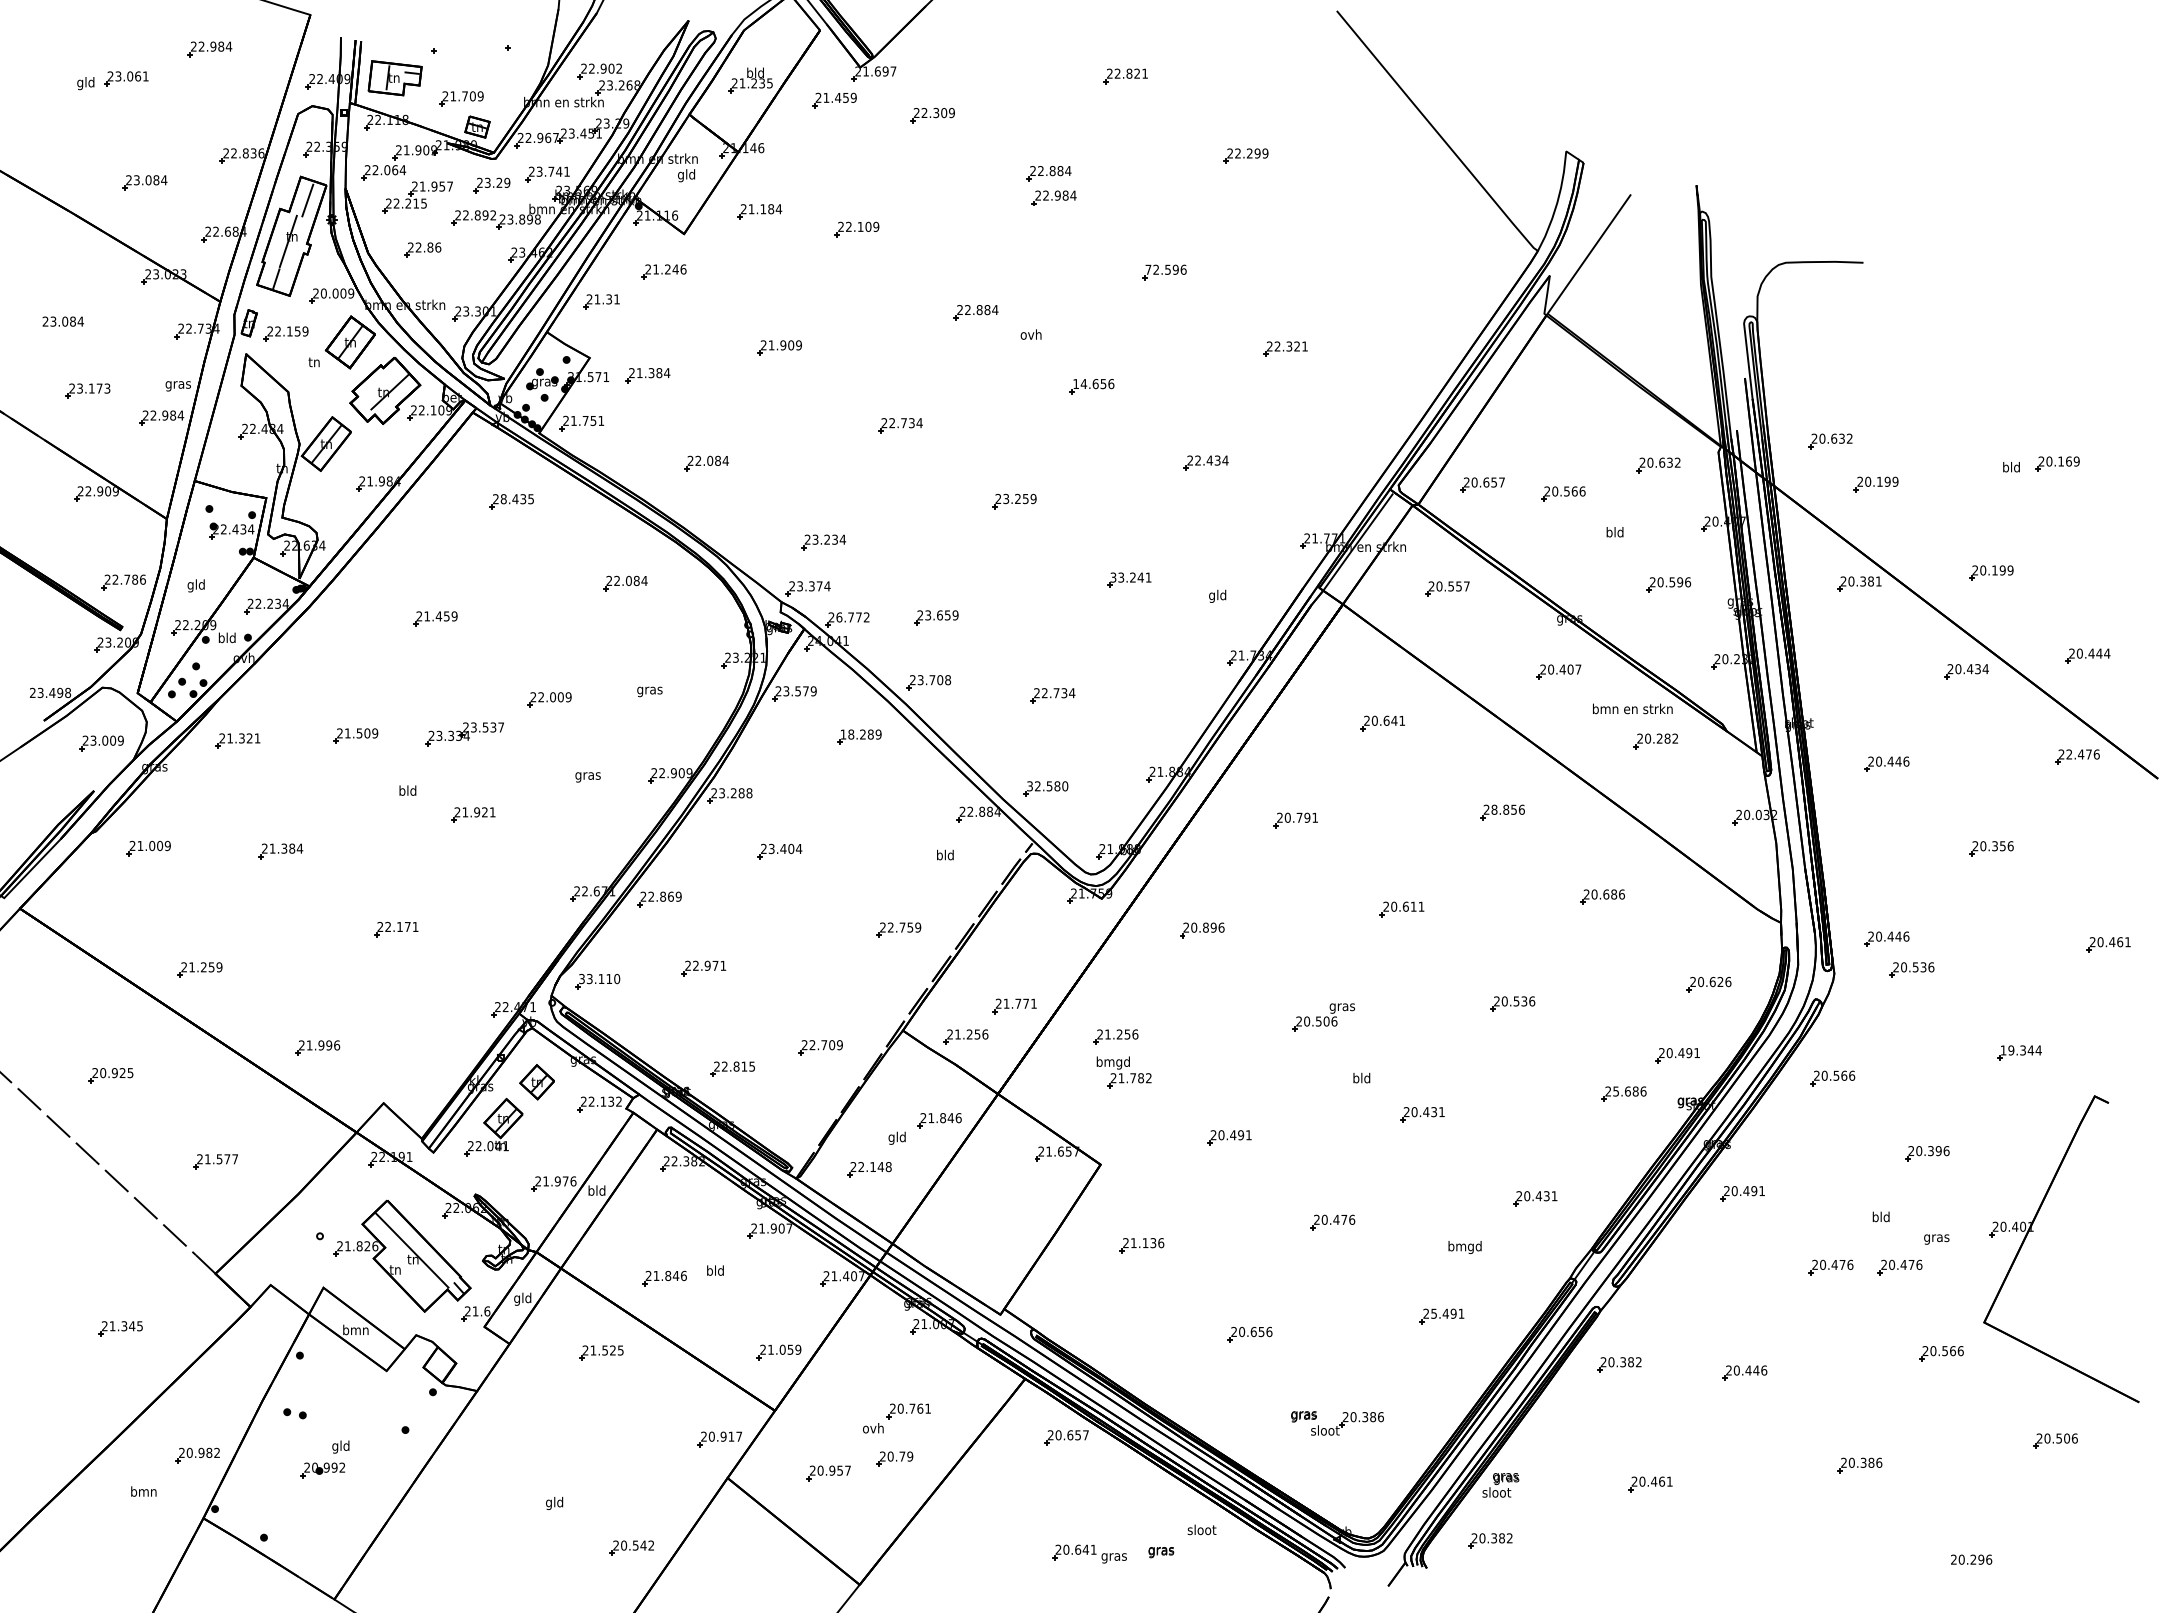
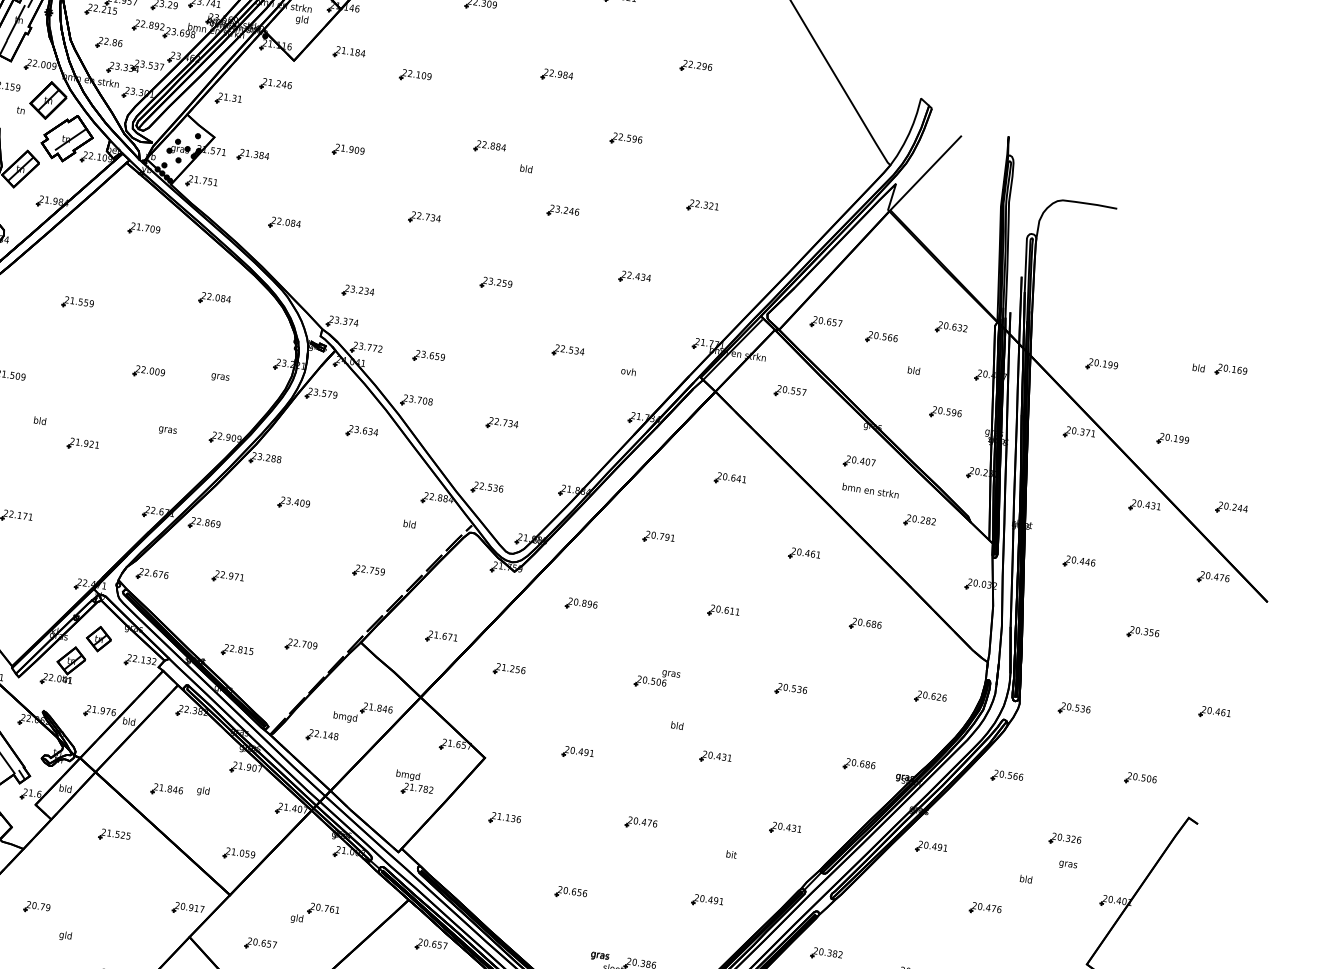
text: (1265, 153) -> (710, 67), 22.299 -> 22.296
part: (1048, 173) -> (555, 57), removed
text: (522, 219) -> (182, 33), 23.898 -> 23.698
text: (1148, 269) -> (615, 135), 72.596 -> 22.596
text: (323, 293) -> (34, 63), 20.009 -> 22.009
text: (1030, 334) -> (525, 168), ovh -> bld
text: (1089, 384) -> (561, 210), 14.656 -> 23.246
part: (1830, 441) -> (1074, 330), removed
text: (517, 499) -> (148, 228), 28.435 -> 21.709
text: (1130, 577) -> (569, 349), 33.241 -> 22.534
text: (1870, 581) -> (1087, 432), 20.381 -> 20.371
text: (1217, 595) -> (628, 371), gld -> ovh
text: (438, 616) -> (80, 302), 21.459 -> 21.559
text: (839, 617) -> (361, 346), 26.772 -> 23.772
text: (2091, 653) -> (1234, 507), 20.444 -> 20.244
text: (1985, 669) -> (1158, 507), 20.434 -> 20.431
text: (1632, 708) -> (870, 490), moved
part: (464, 734) -> (135, 68), moved
text: (860, 734) -> (363, 430), 18.289 -> 23.634
text: (2069, 754) -> (1208, 575), 22.476 -> 20.476
text: (1047, 786) -> (488, 487), 32.580 -> 22.536
text: (1507, 809) -> (808, 553), 28.856 -> 20.461
text: (798, 848) -> (307, 503), 23.404 -> 23.409
part: (1886, 938) -> (1060, 684), removed
text: (599, 978) -> (153, 573), 33.110 -> 22.676
text: (1018, 1003) -> (444, 636), 21.771 -> 21.671
part: (965, 1036) -> (404, 653), removed
text: (2020, 1050) -> (1141, 777), 19.344 -> 20.506
part: (1677, 1055) -> (900, 744), removed
part: (1123, 1072) -> (414, 783), moved
text: (1616, 1091) -> (854, 762), 25.686 -> 20.686
text: (896, 1137) -> (344, 716), gld -> bmgd
text: (1938, 1151) -> (1073, 839), 20.396 -> 20.326
text: (1936, 1239) -> (1067, 865), moved
text: (1464, 1247) -> (730, 855), bmgd -> bit
part: (1899, 1267) -> (1033, 916), removed
text: (709, 1271) -> (199, 790), bld -> gld
text: (517, 1298) -> (61, 788), gld -> bld
text: (1434, 1313) -> (702, 898), 25.491 -> 20.491
text: (873, 1429) -> (297, 918), ovh -> gld
part: (894, 1458) -> (36, 907), moved
text: (832, 1470) -> (263, 943), 20.957 -> 20.657

